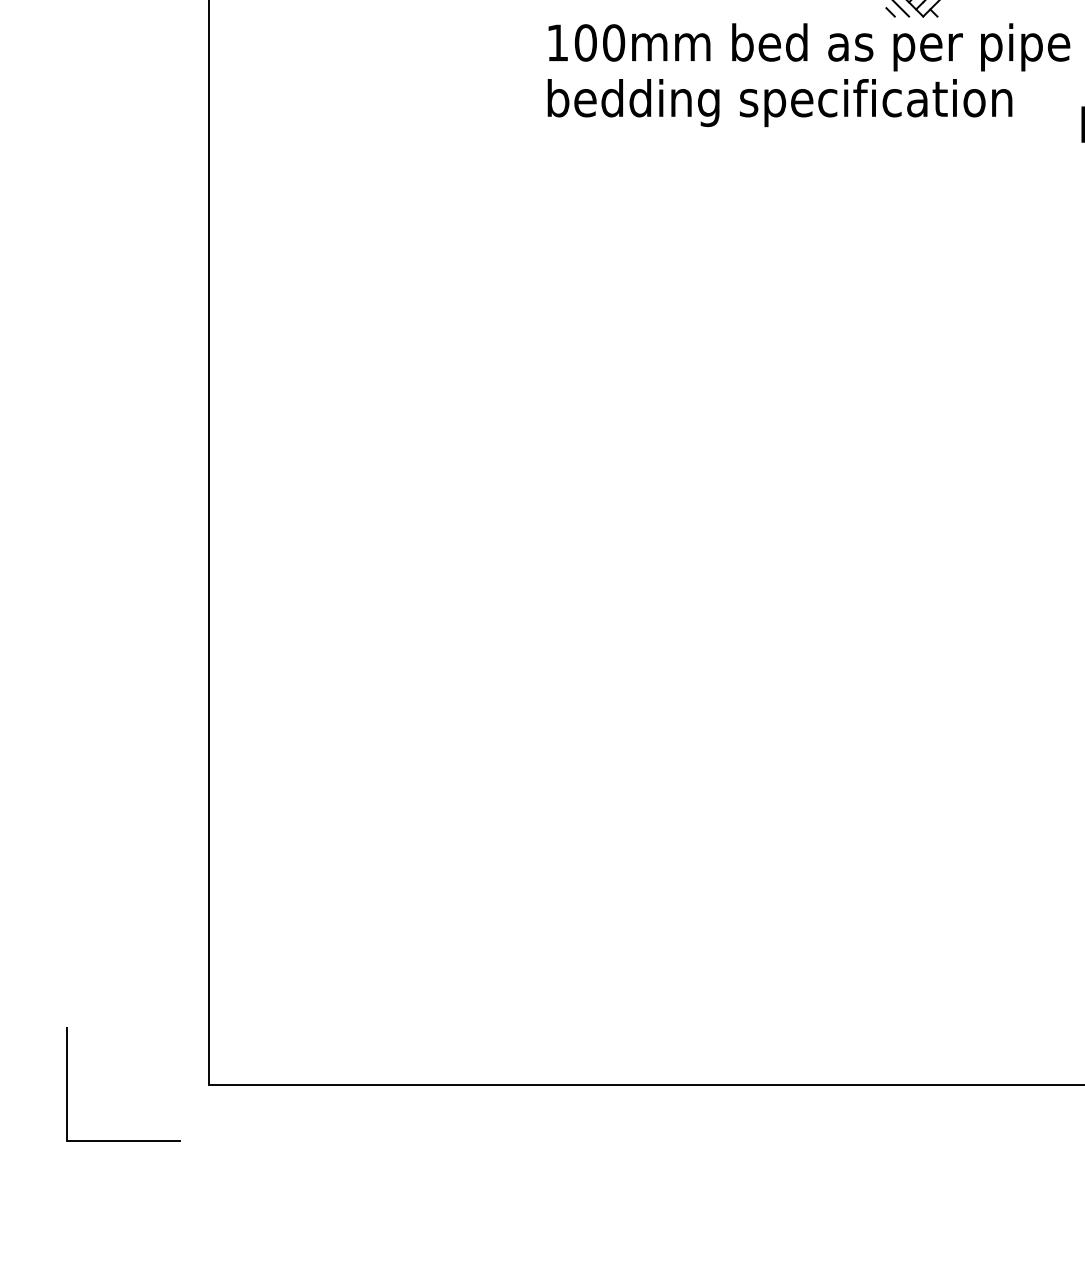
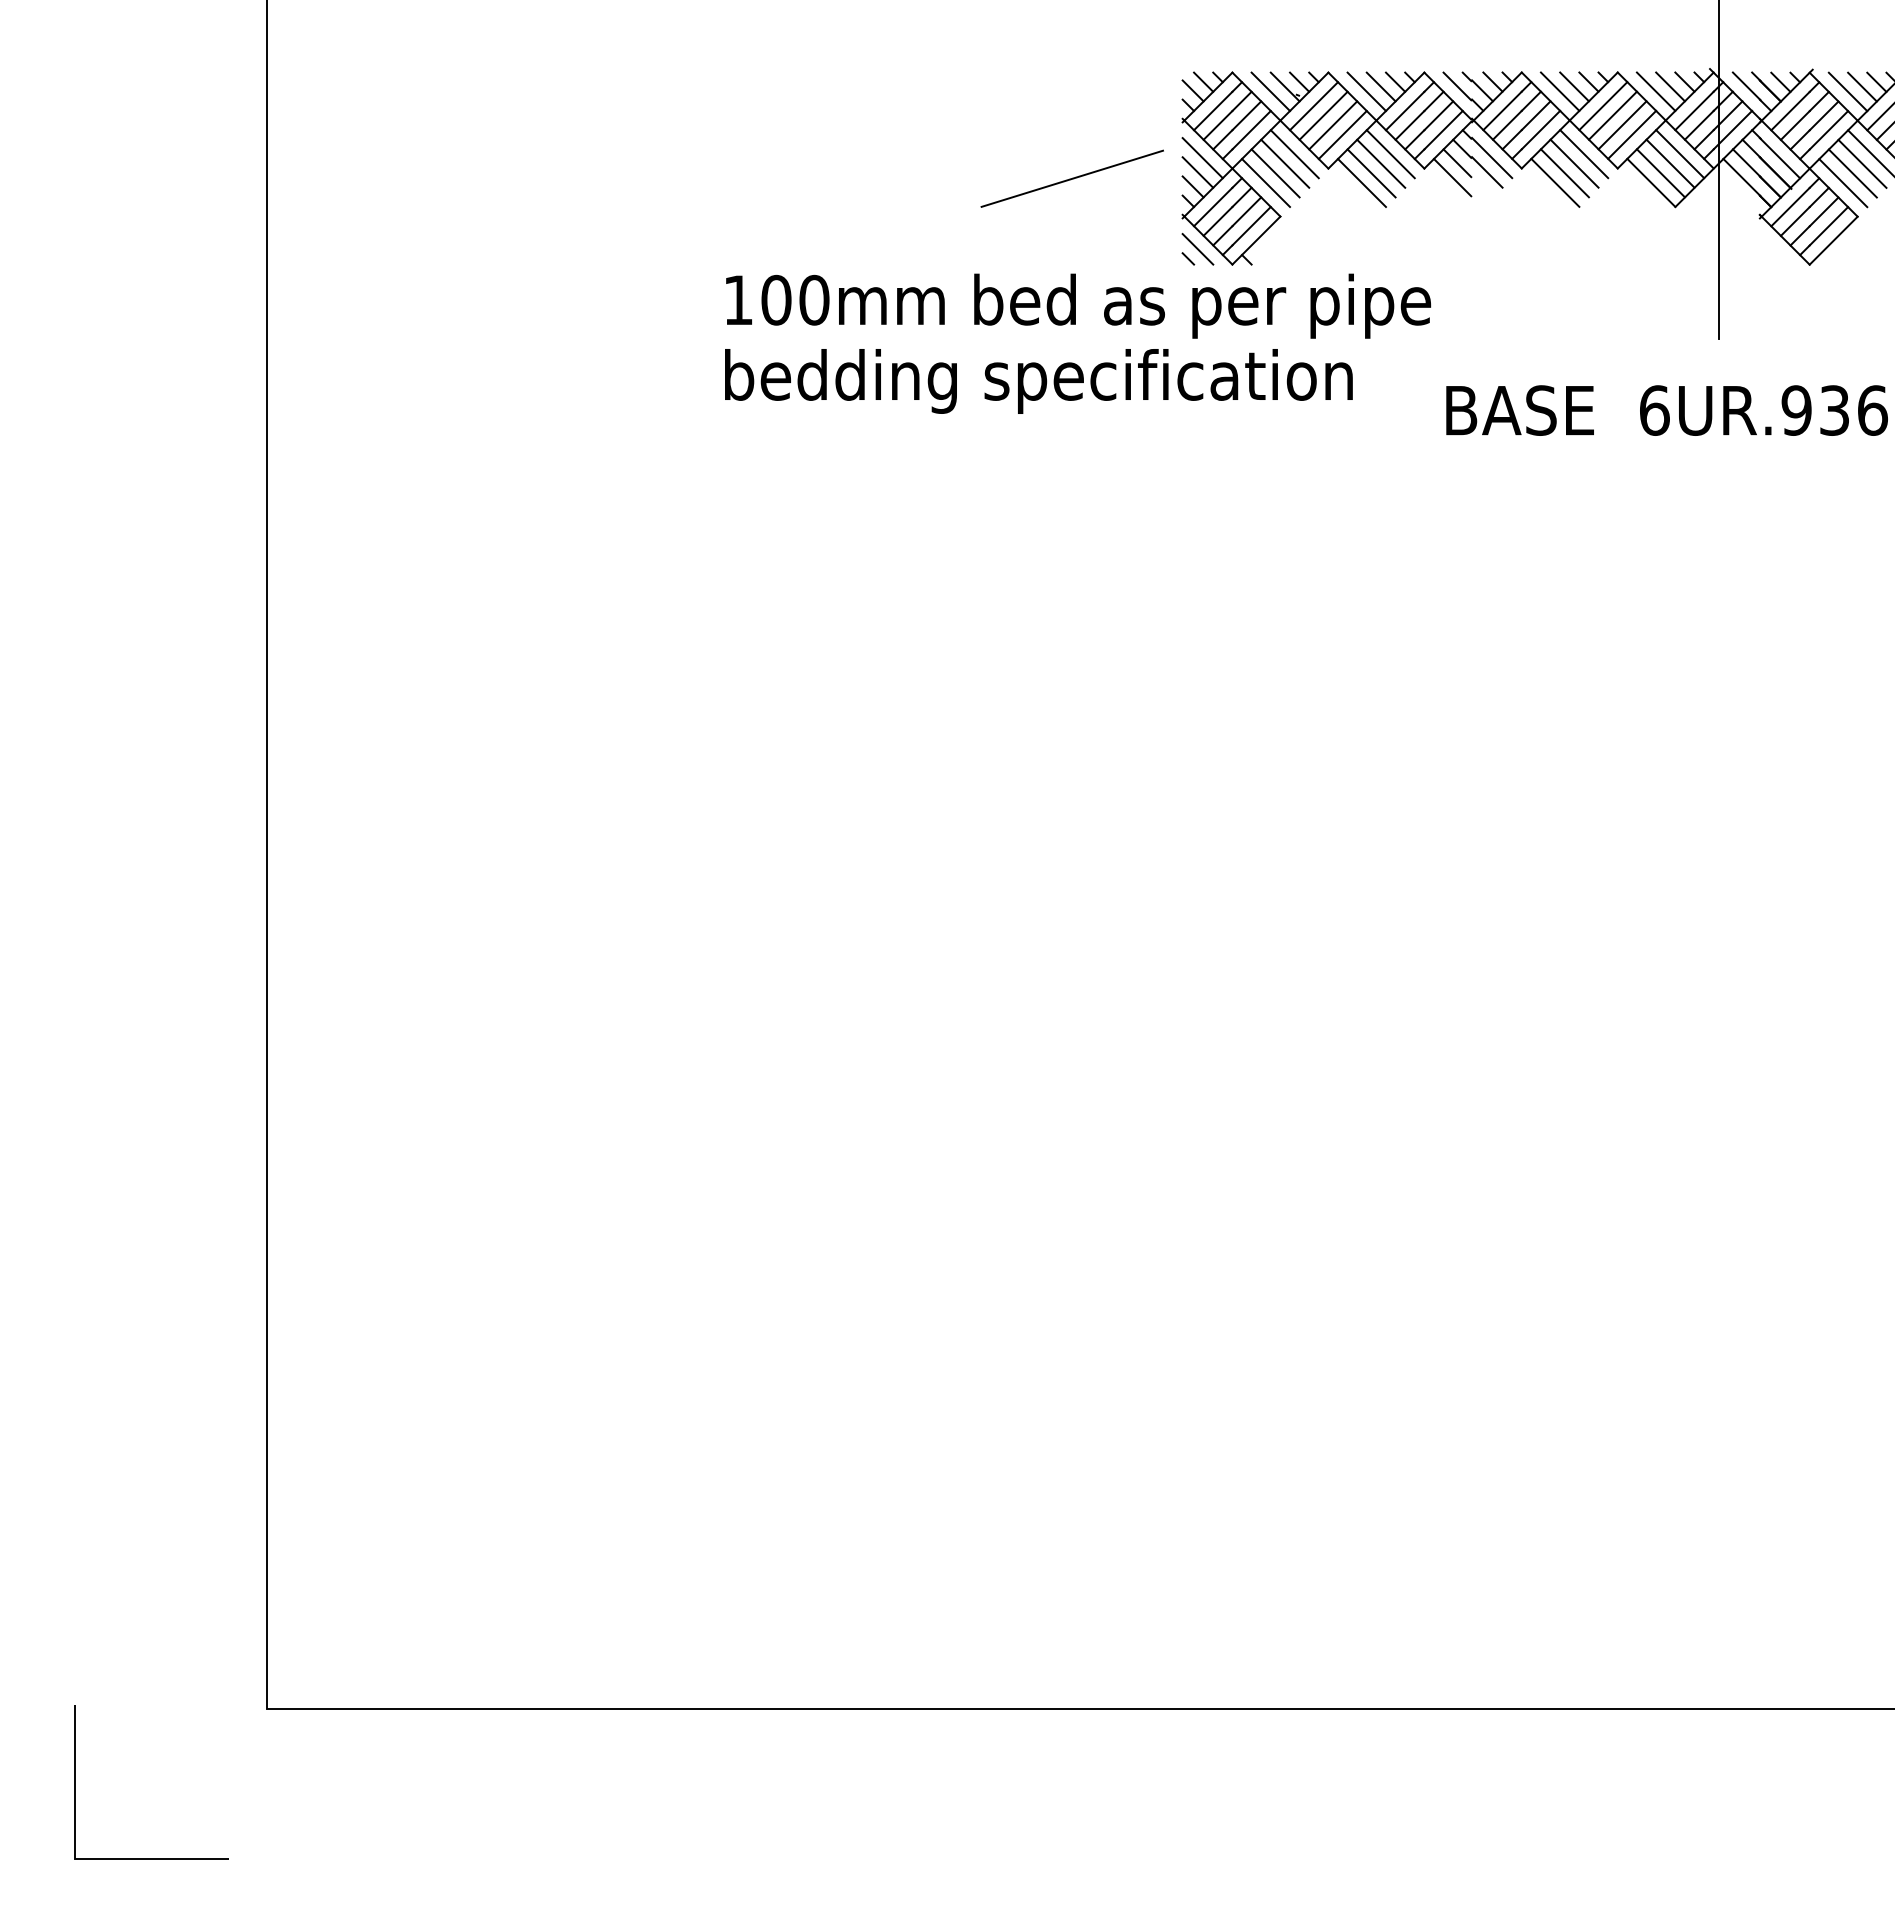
line: (67, 1084) -> (75, 1782), moved

